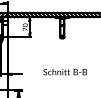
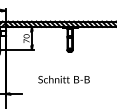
text: (64, 72) -> (63, 80), moved

